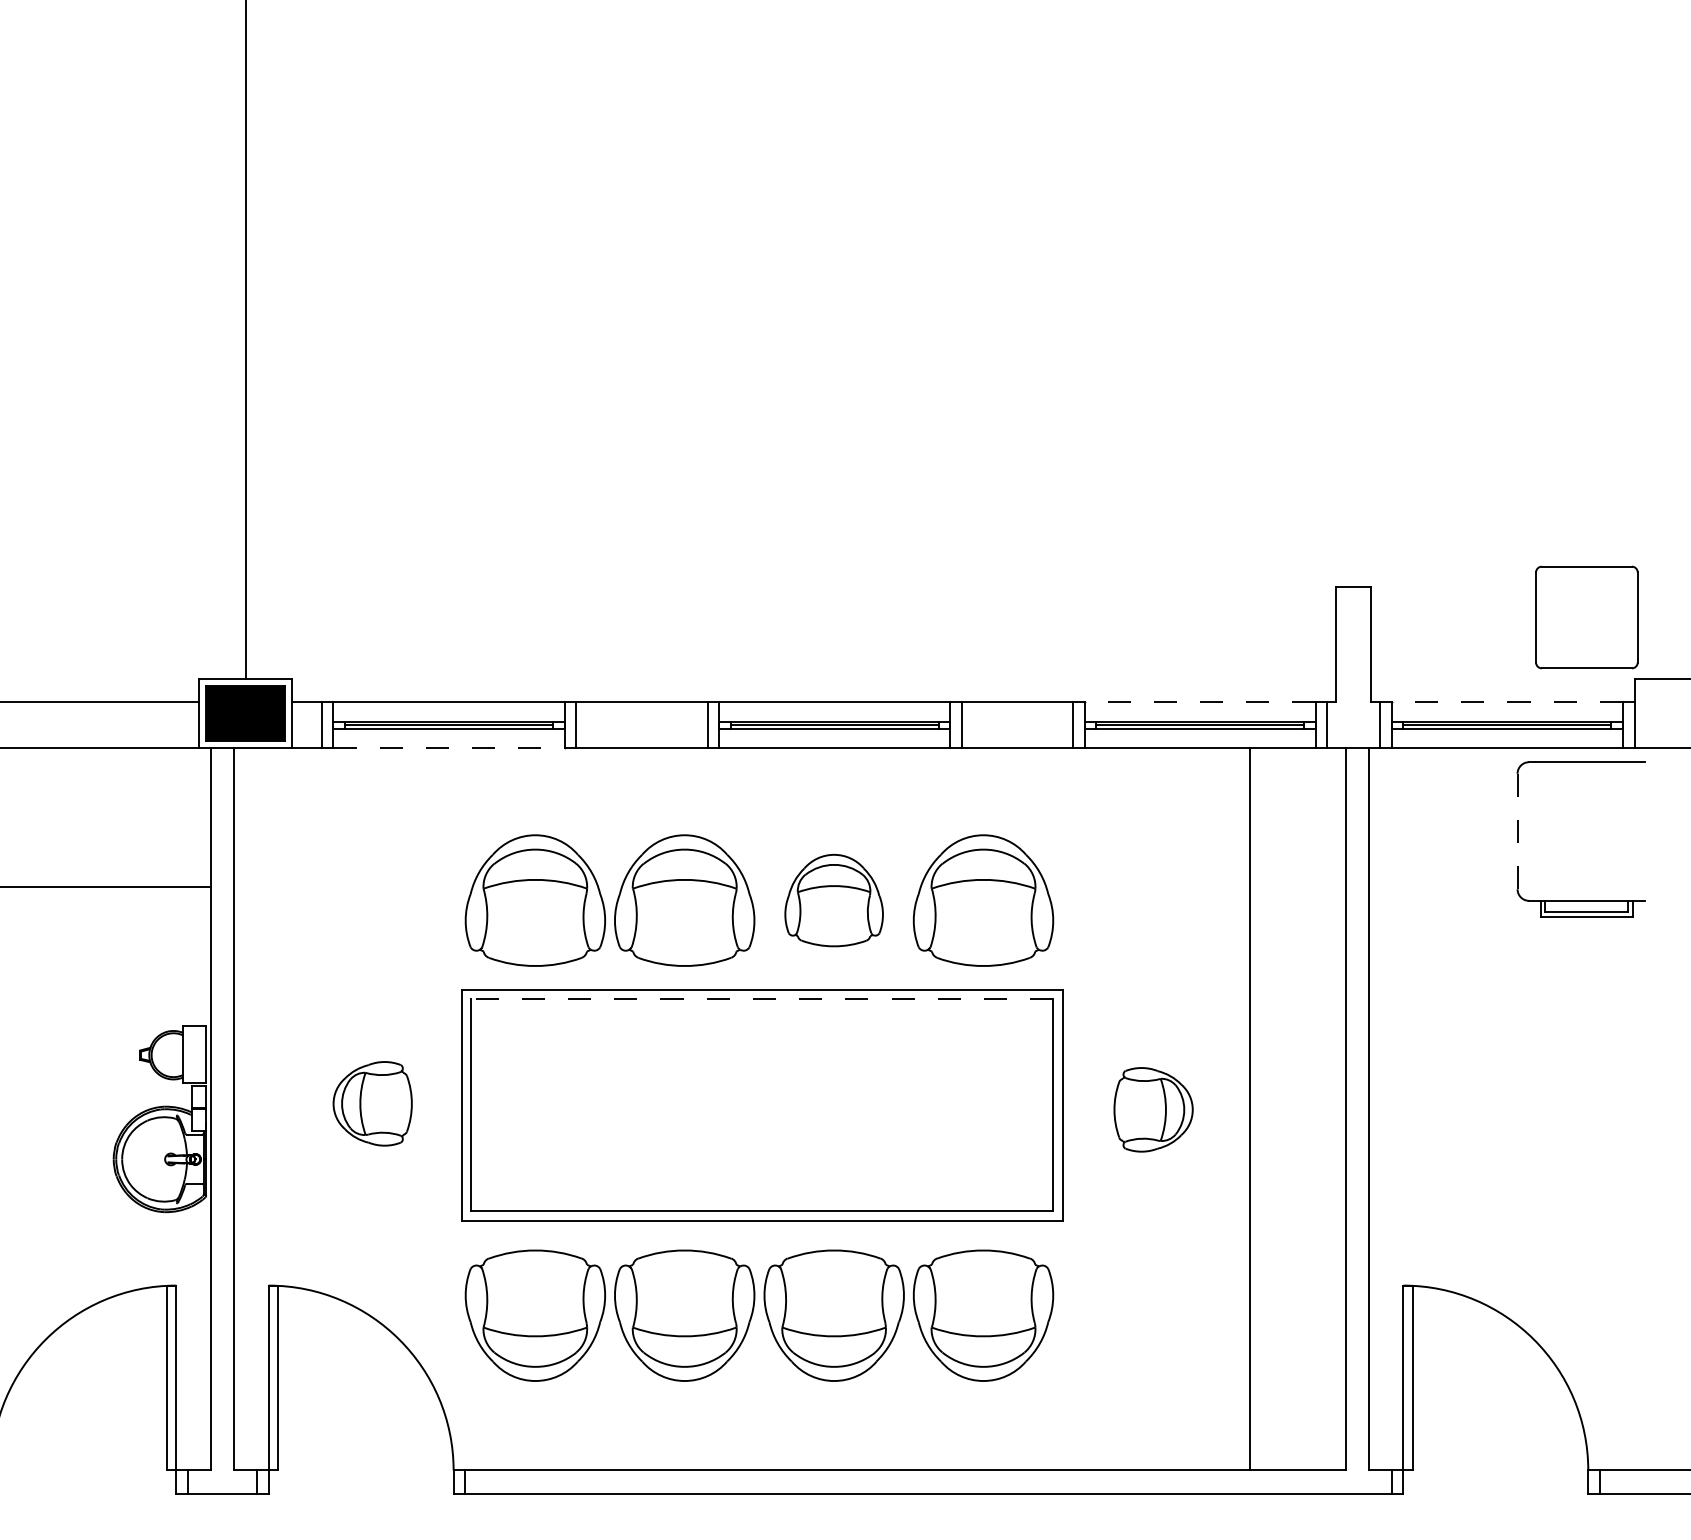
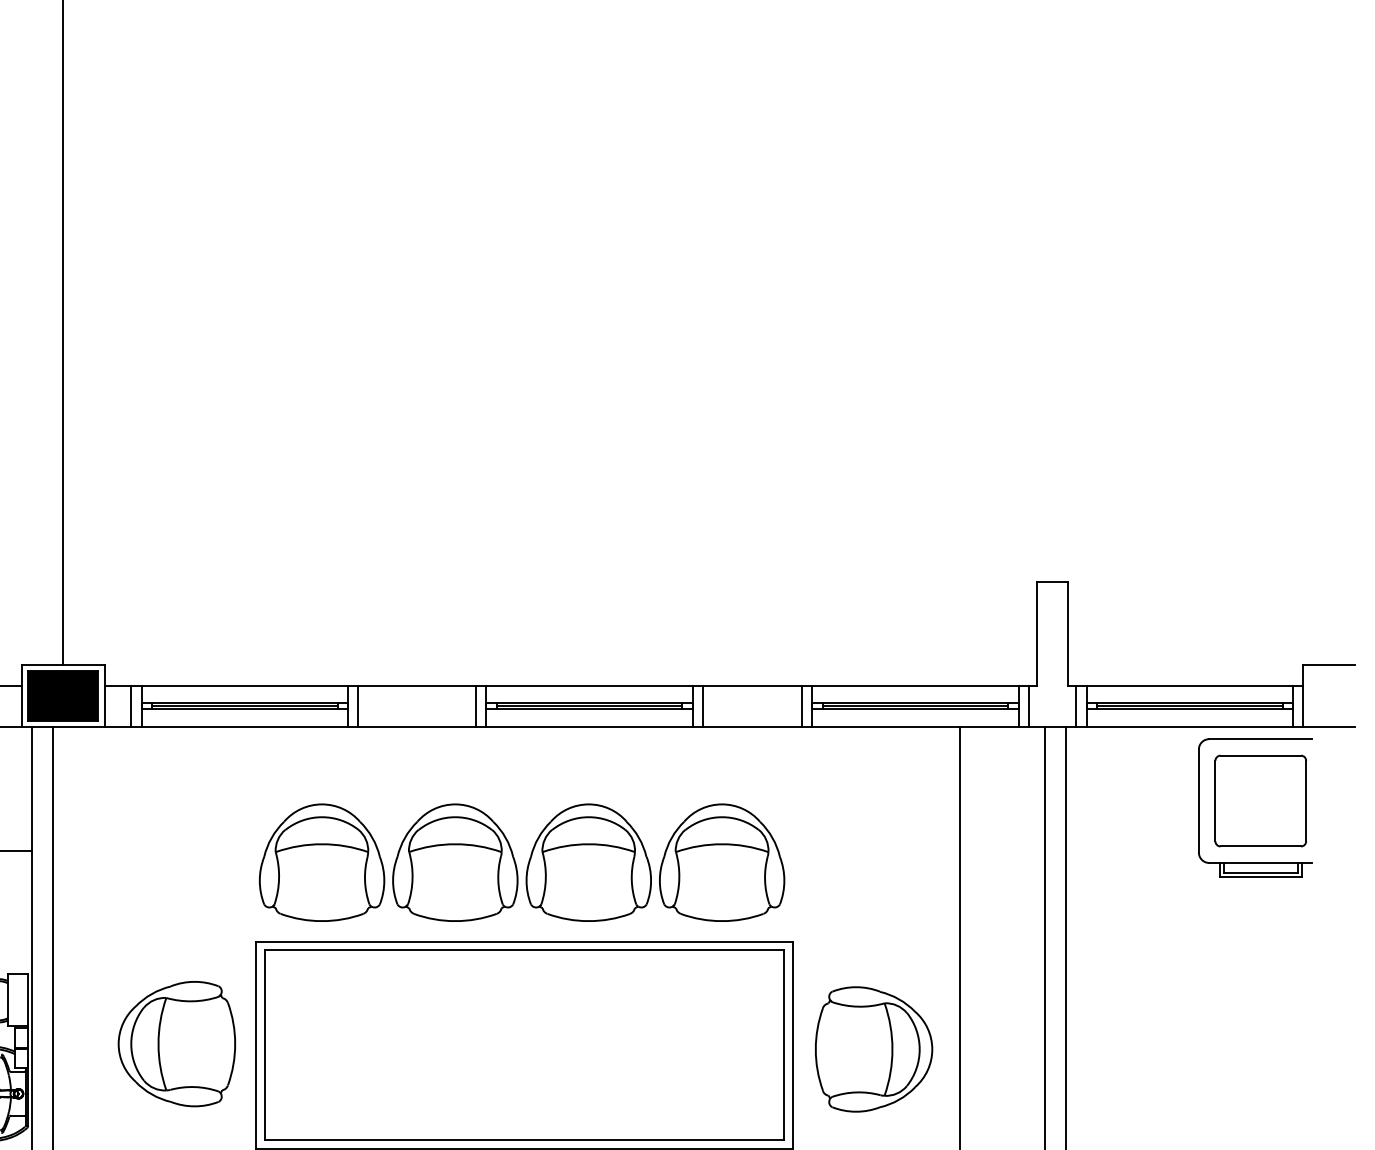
part: (1586, 617) -> (1260, 801), moved
line: (1200, 702) -> (915, 685), dashed -> solid
line: (1507, 702) -> (1189, 685), dashed -> solid
line: (449, 748) -> (245, 726), dashed -> solid
line: (1517, 831) -> (1198, 801), dashed -> solid
part: (833, 900) -> (588, 862), size x1.43
line: (761, 998) -> (523, 950), dashed -> solid
part: (372, 1103) -> (176, 1043), size x1.67
part: (1153, 1109) -> (873, 1049), size x1.67

